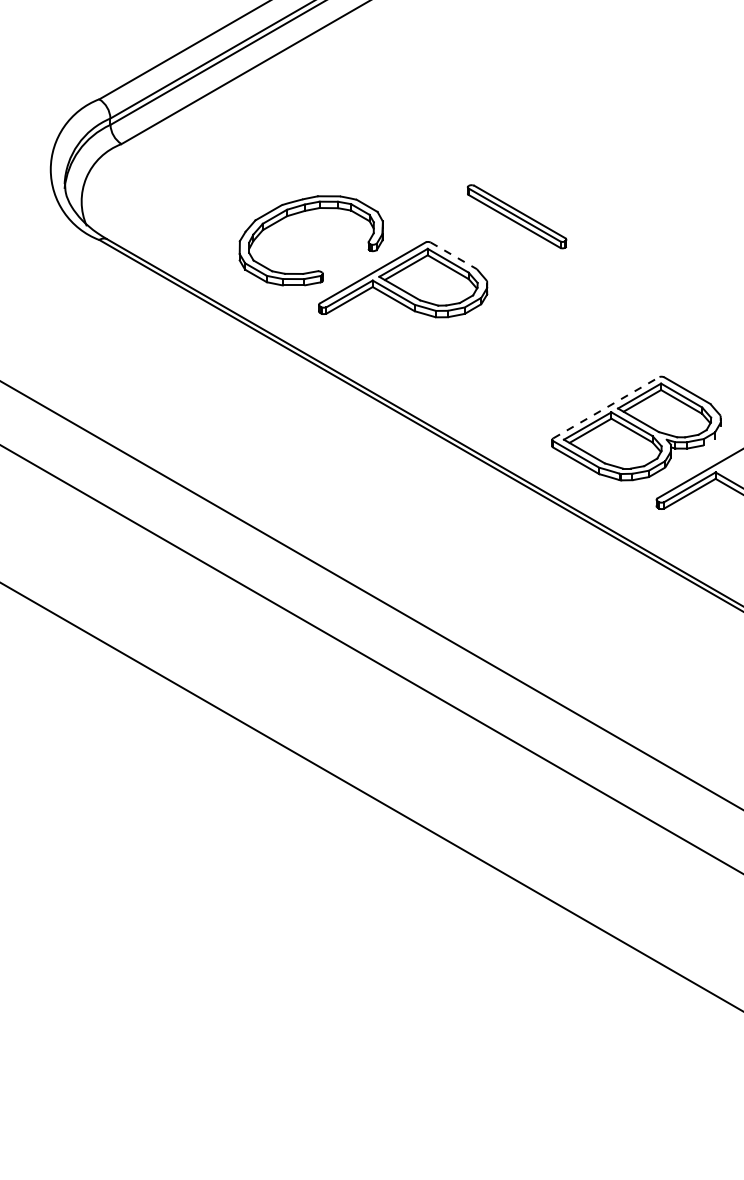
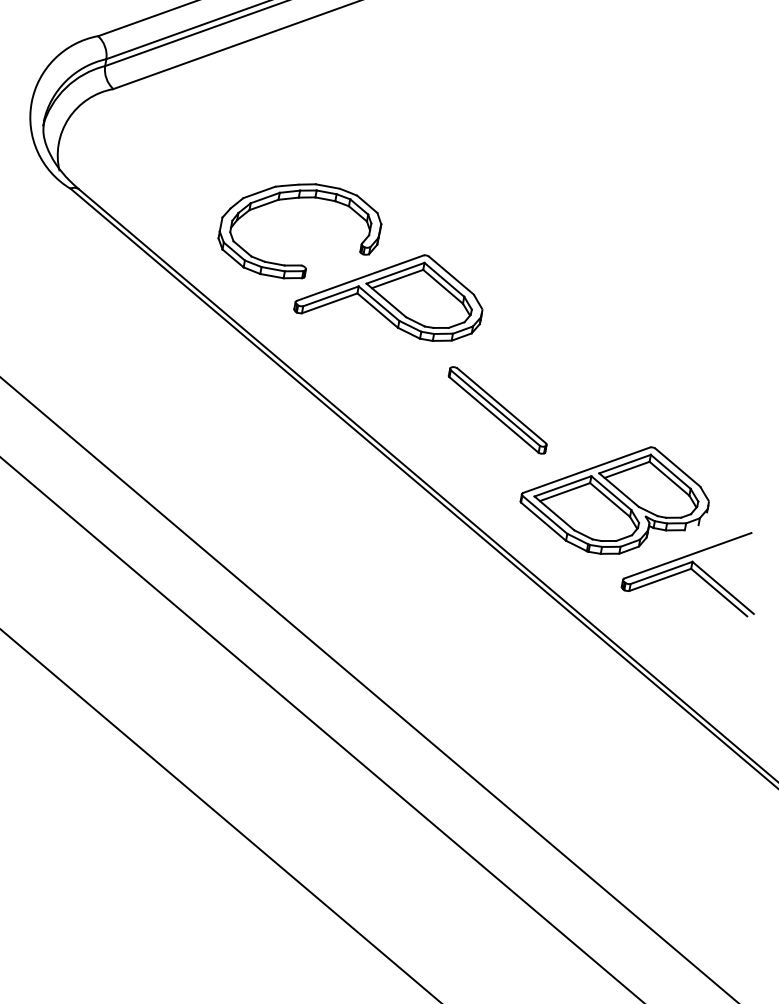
part: (516, 216) -> (497, 409), moved
line: (453, 255) -> (451, 275), dashed -> solid
line: (606, 407) -> (586, 469), dashed -> solid

